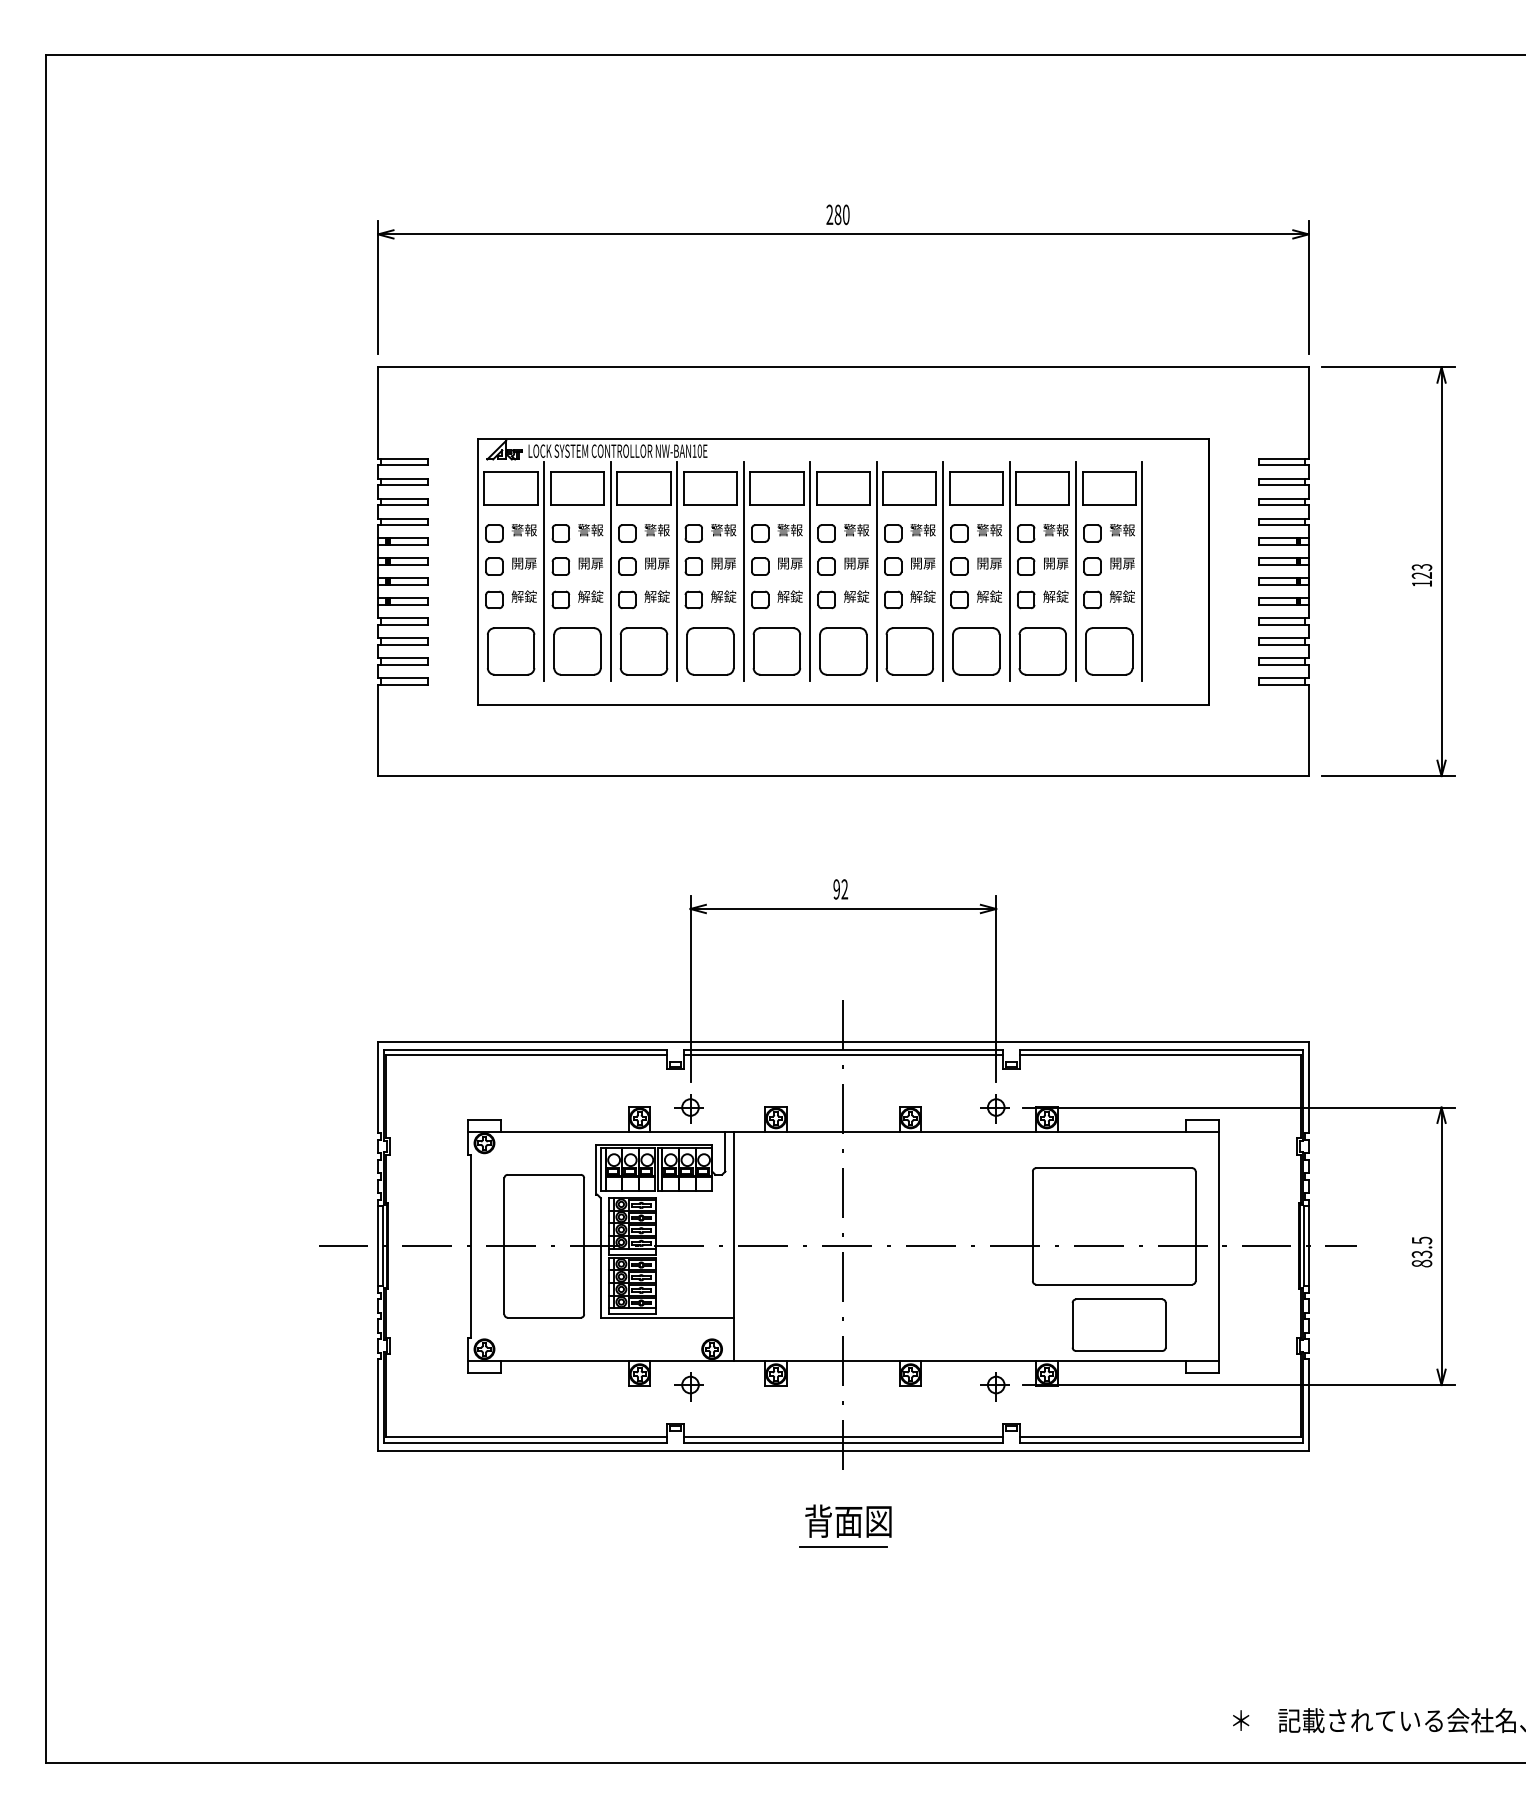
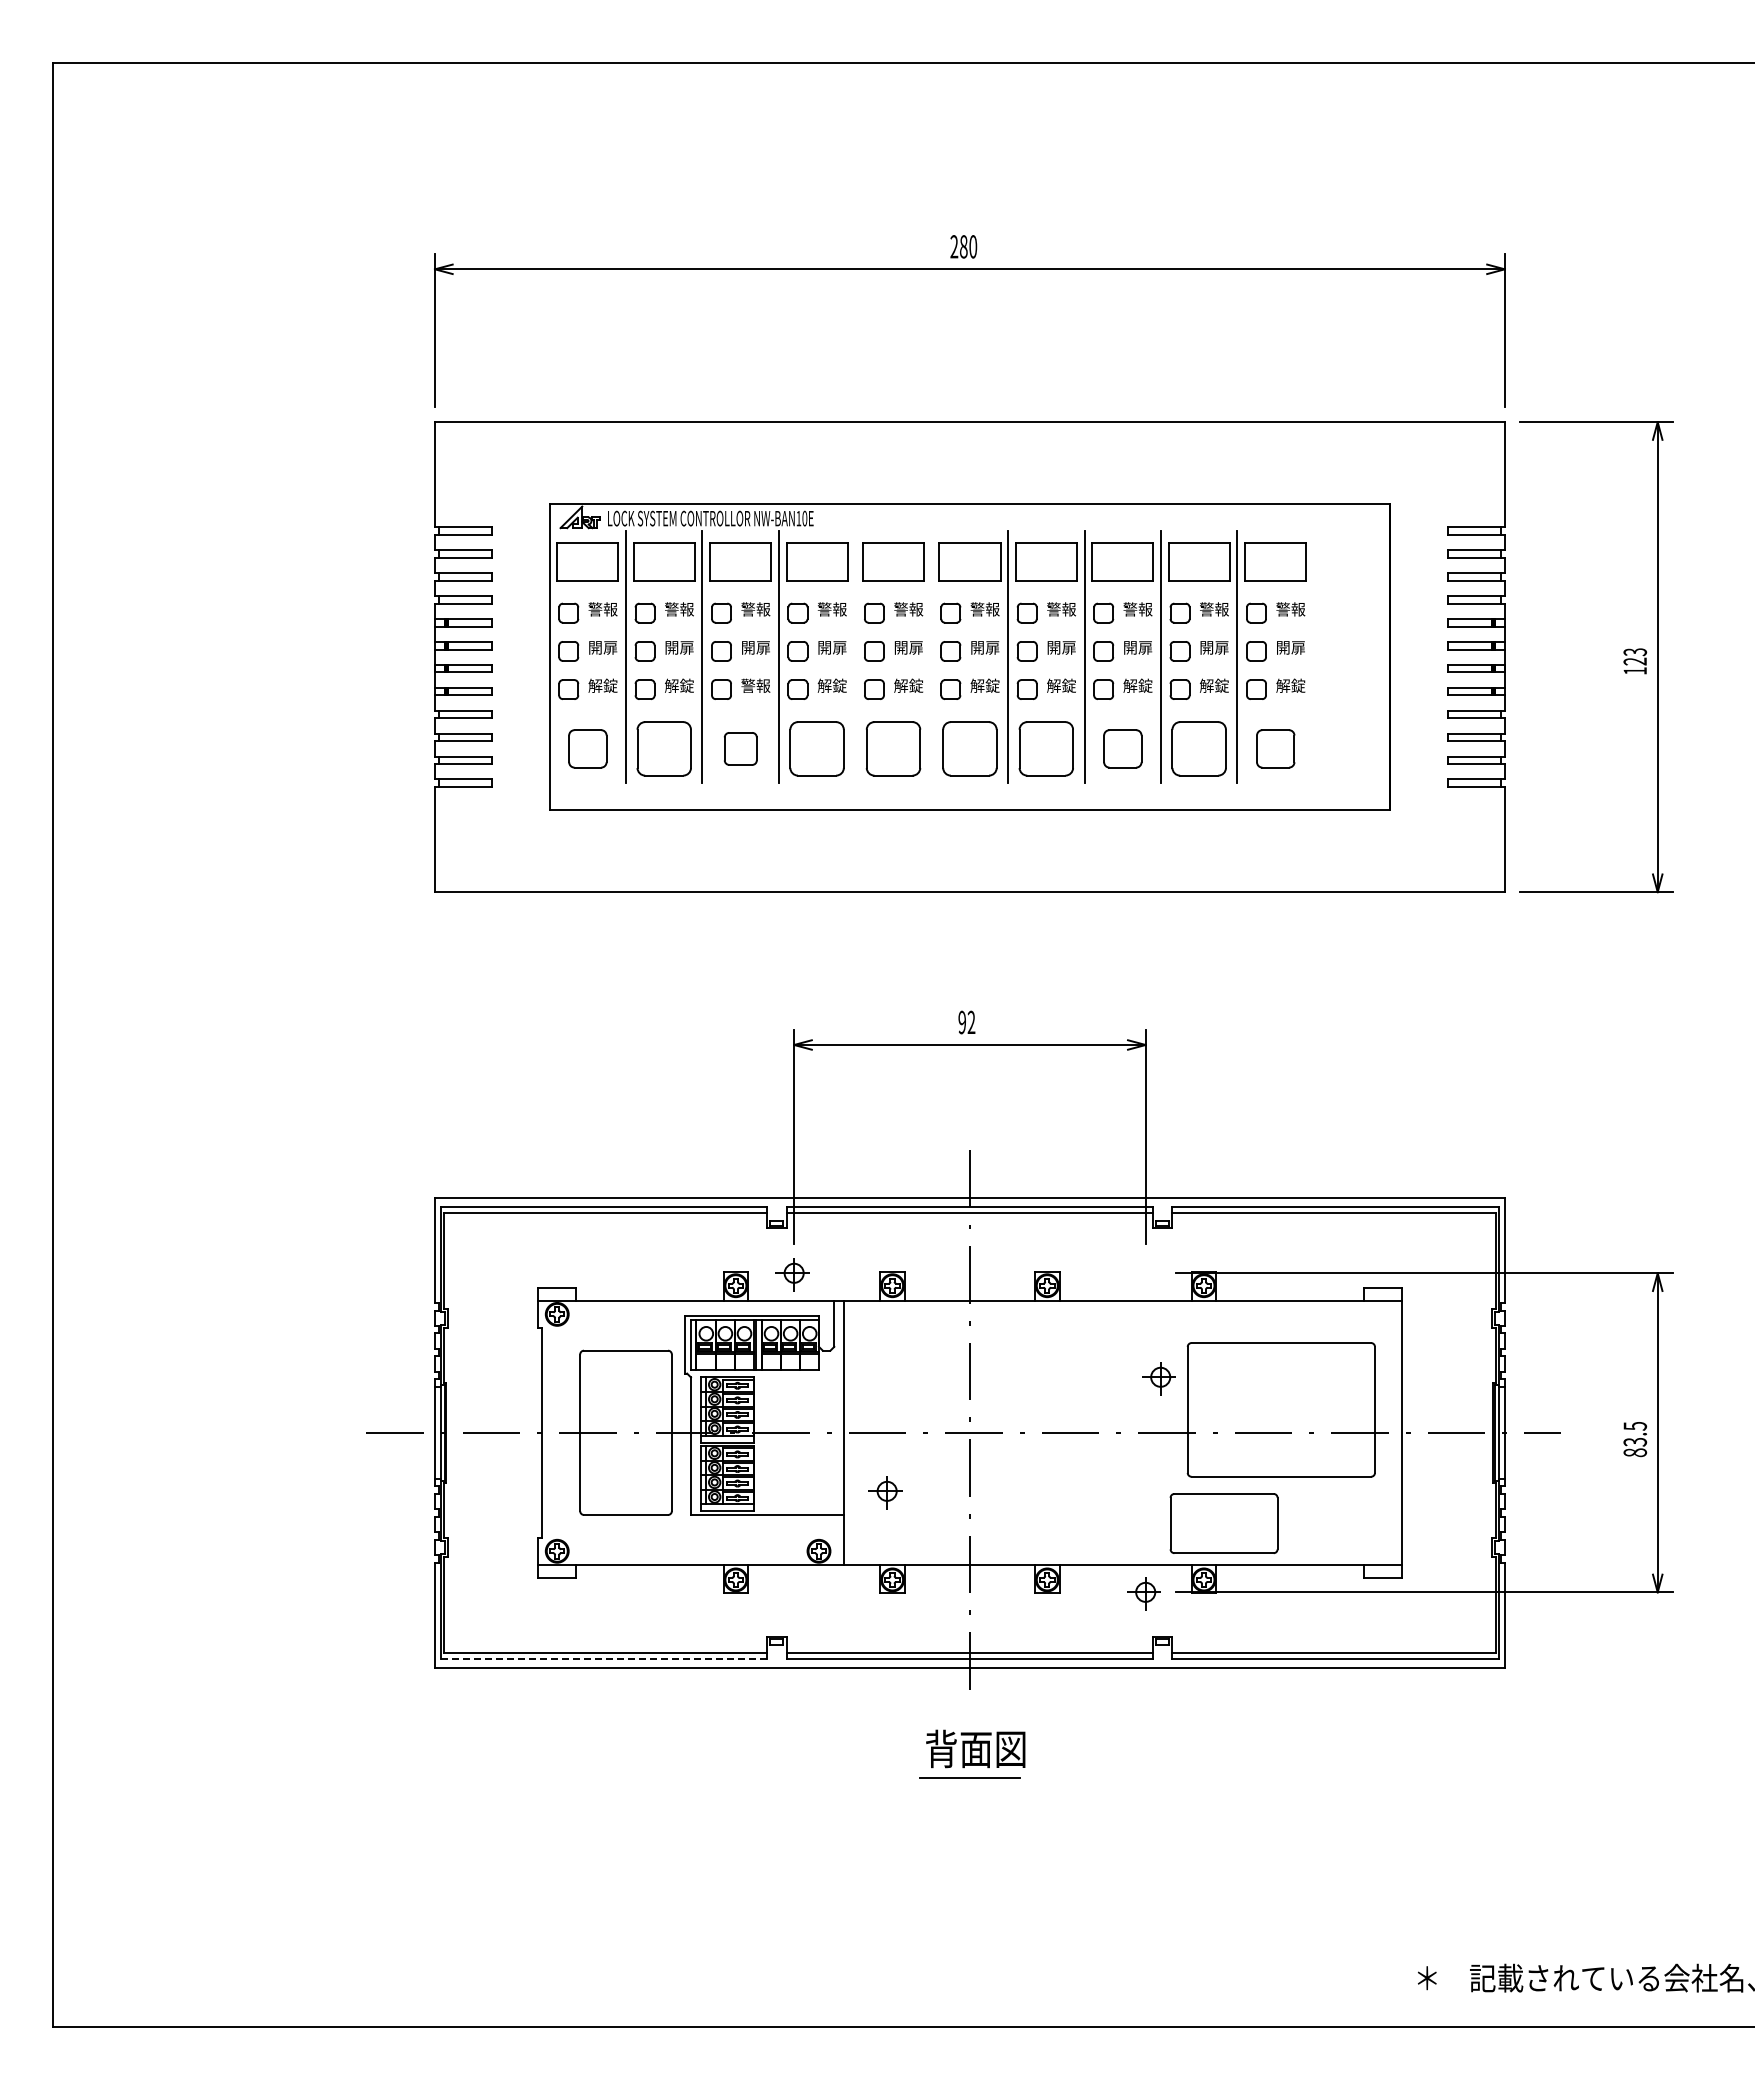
line: (743, 571) -> (855, 657), removed
line: (809, 571) -> (931, 657), removed
line: (1142, 571) -> (1313, 657), removed
text: (656, 596) -> (755, 685), 解錠 -> 警報
part: (510, 651) -> (587, 748), size x0.7
part: (643, 651) -> (740, 748), size x0.6
part: (976, 651) -> (1122, 748), size x0.7
part: (1109, 651) -> (1275, 748), size x0.7
part: (994, 1108) -> (1158, 1378), moved
part: (1118, 1325) -> (1223, 1523), moved
part: (689, 1386) -> (885, 1492), moved
line: (524, 1443) -> (603, 1659), solid -> dashed

